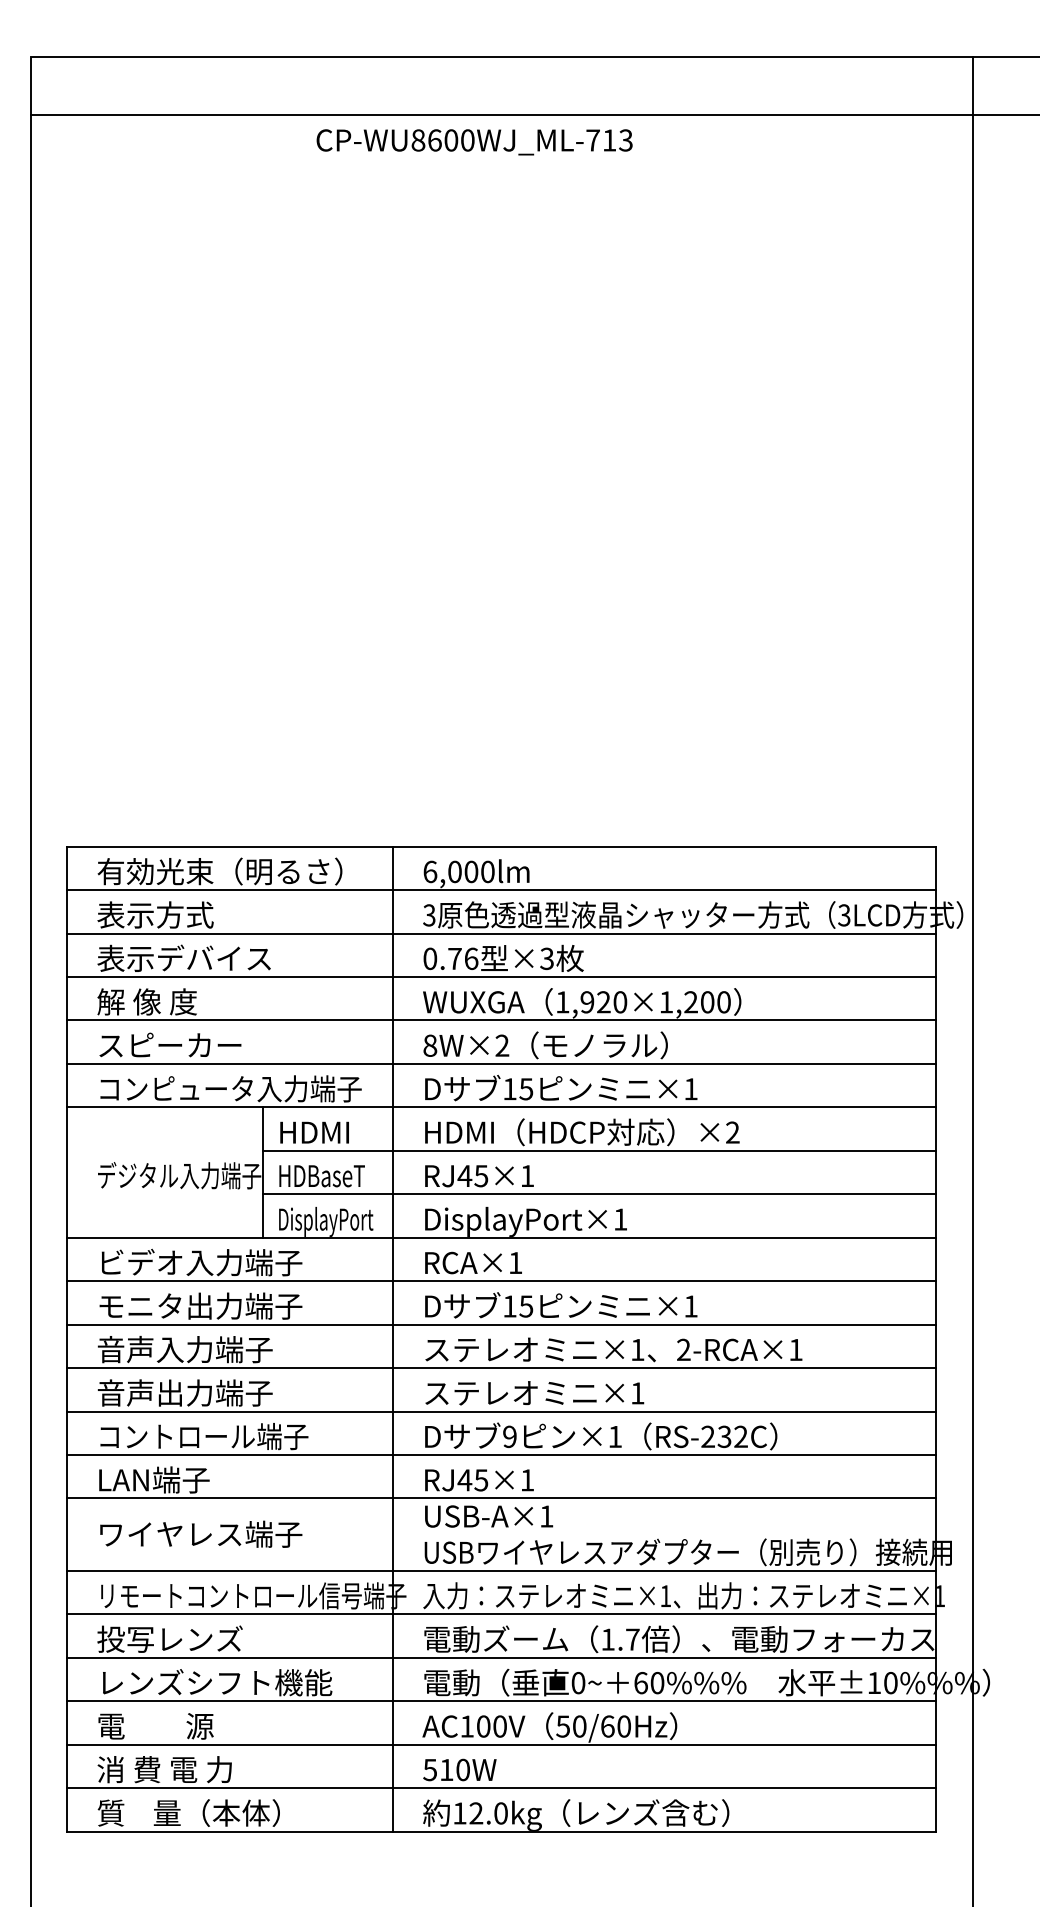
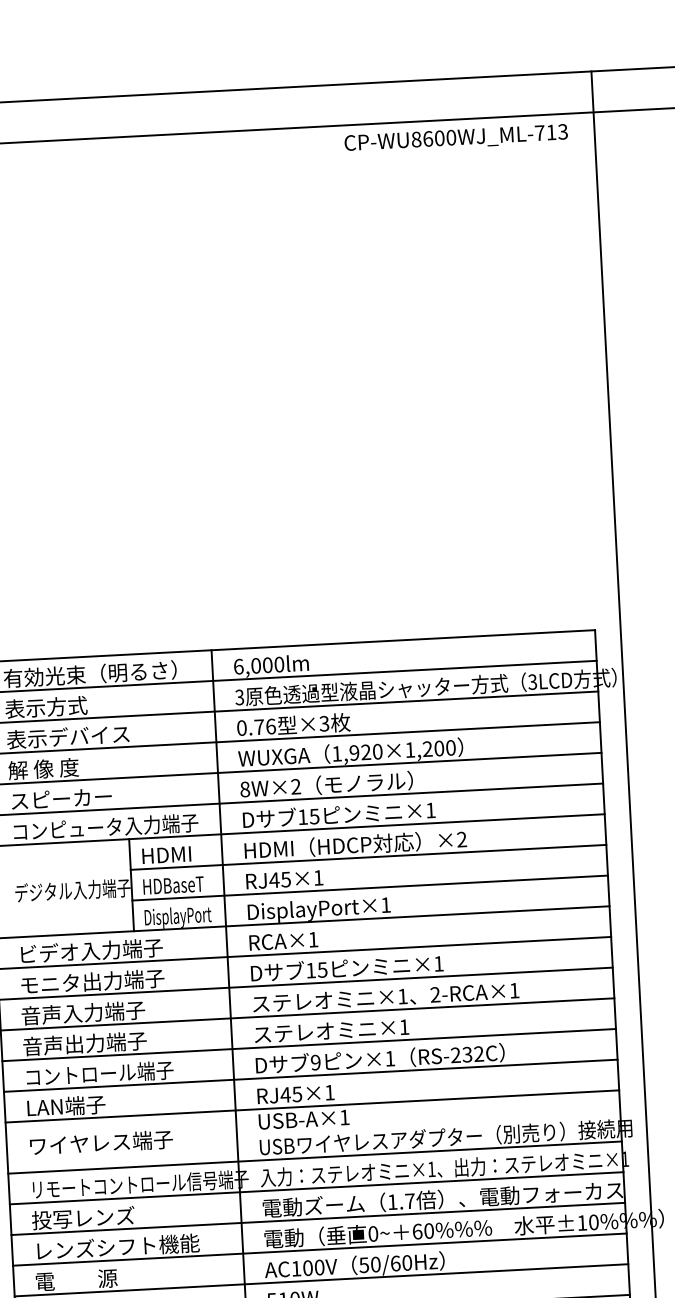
text: (474, 142) -> (456, 138), moved

